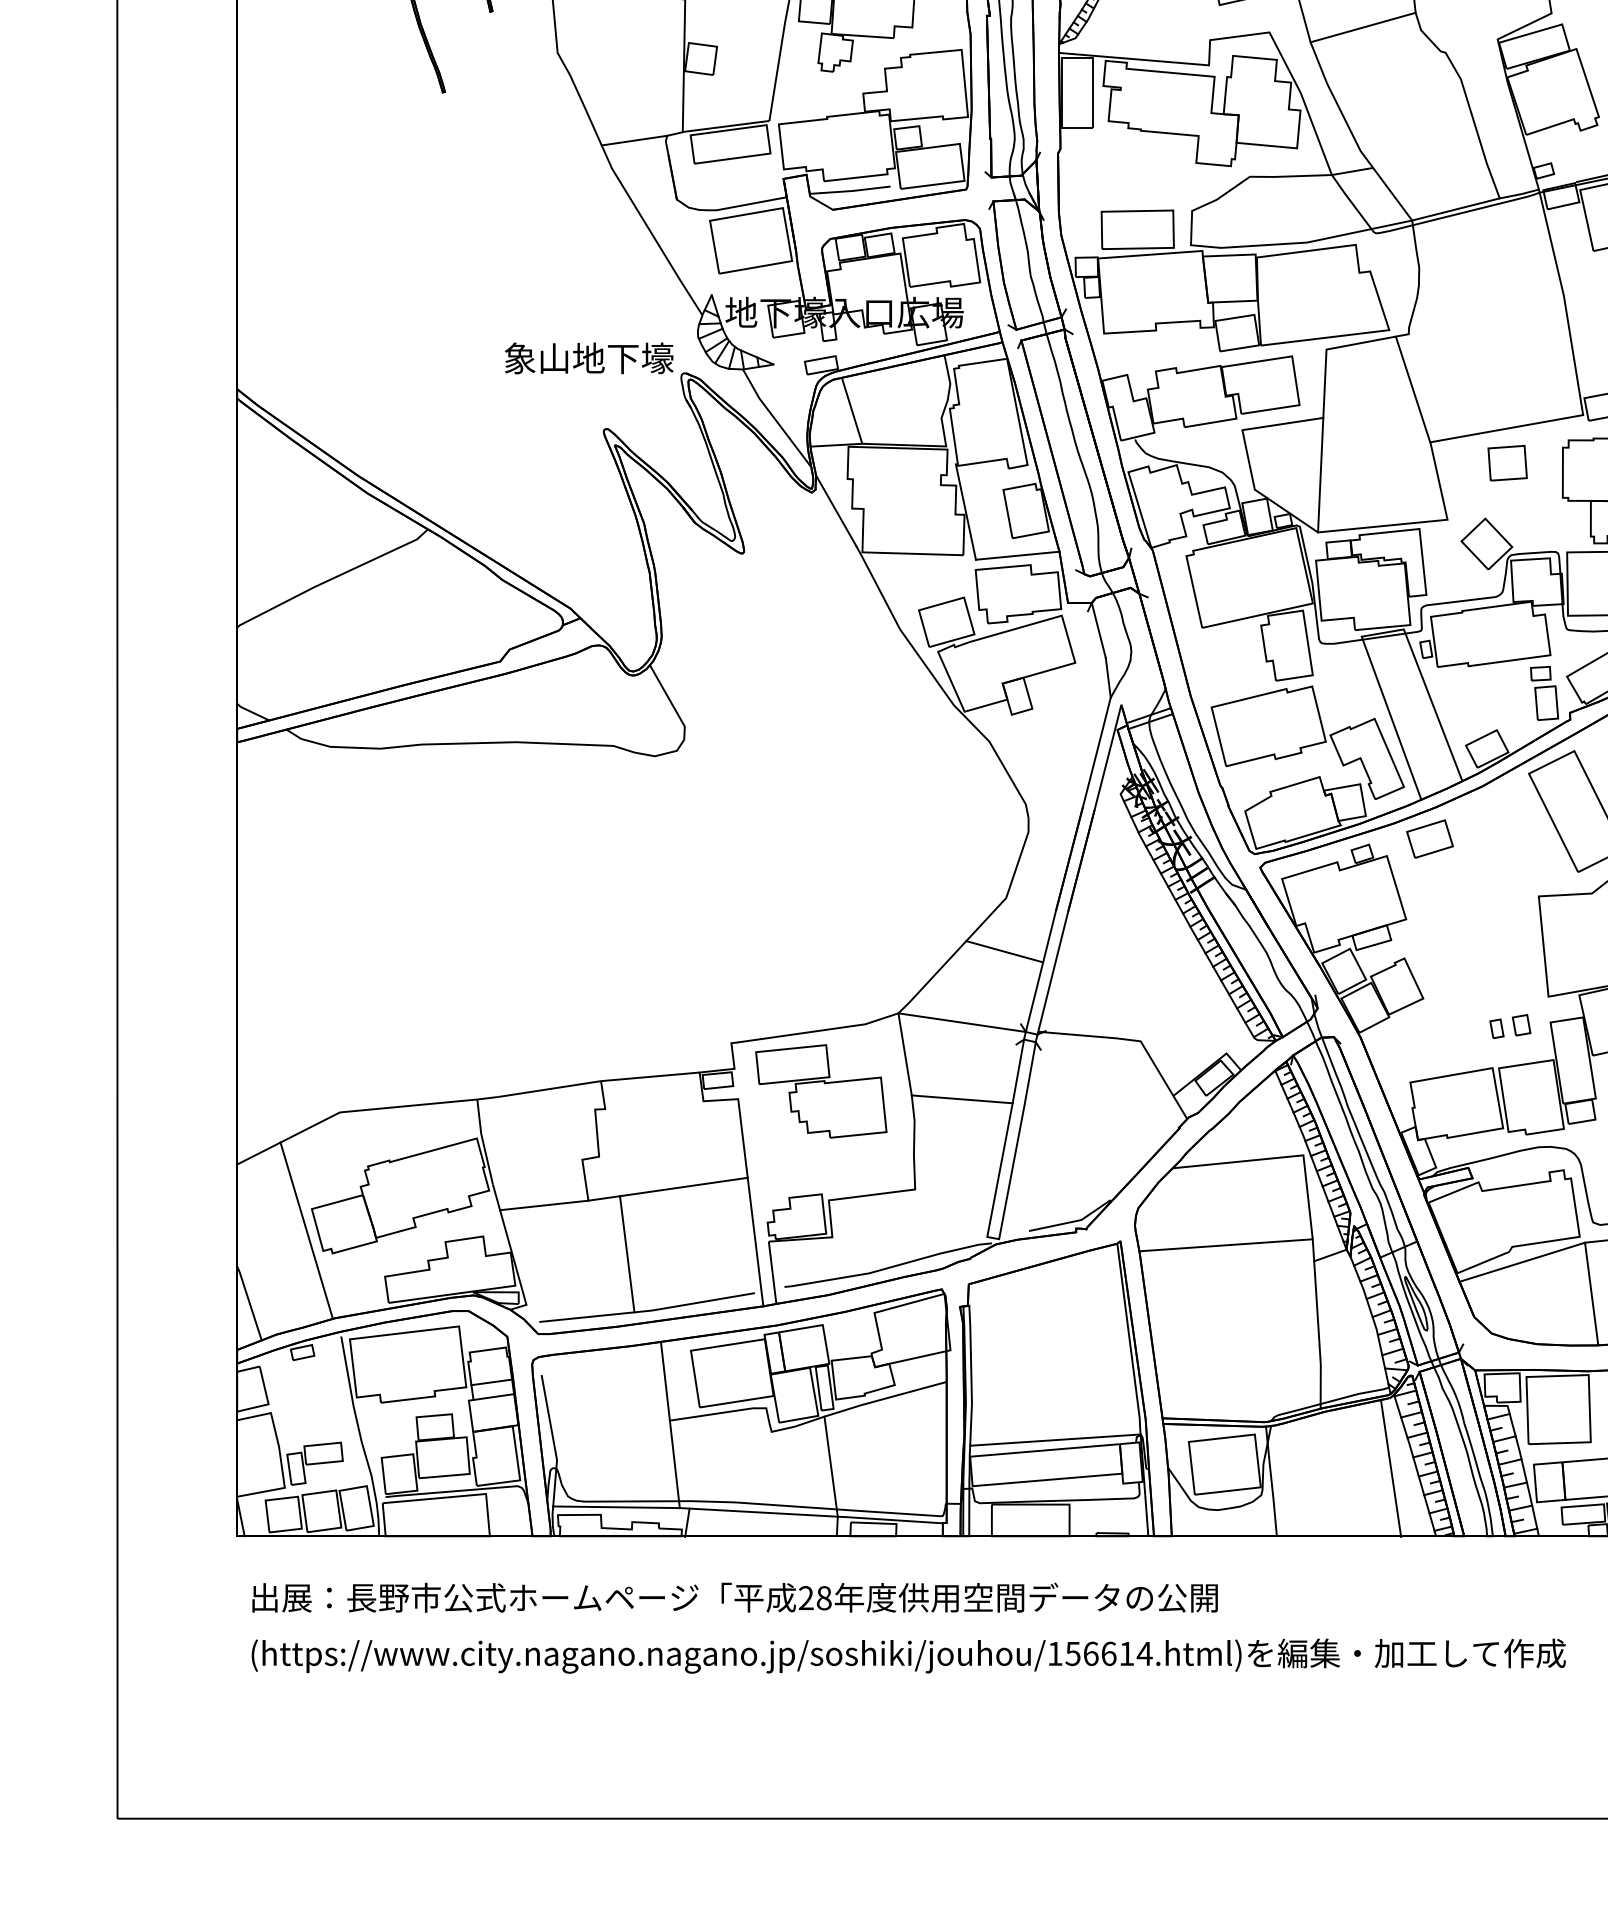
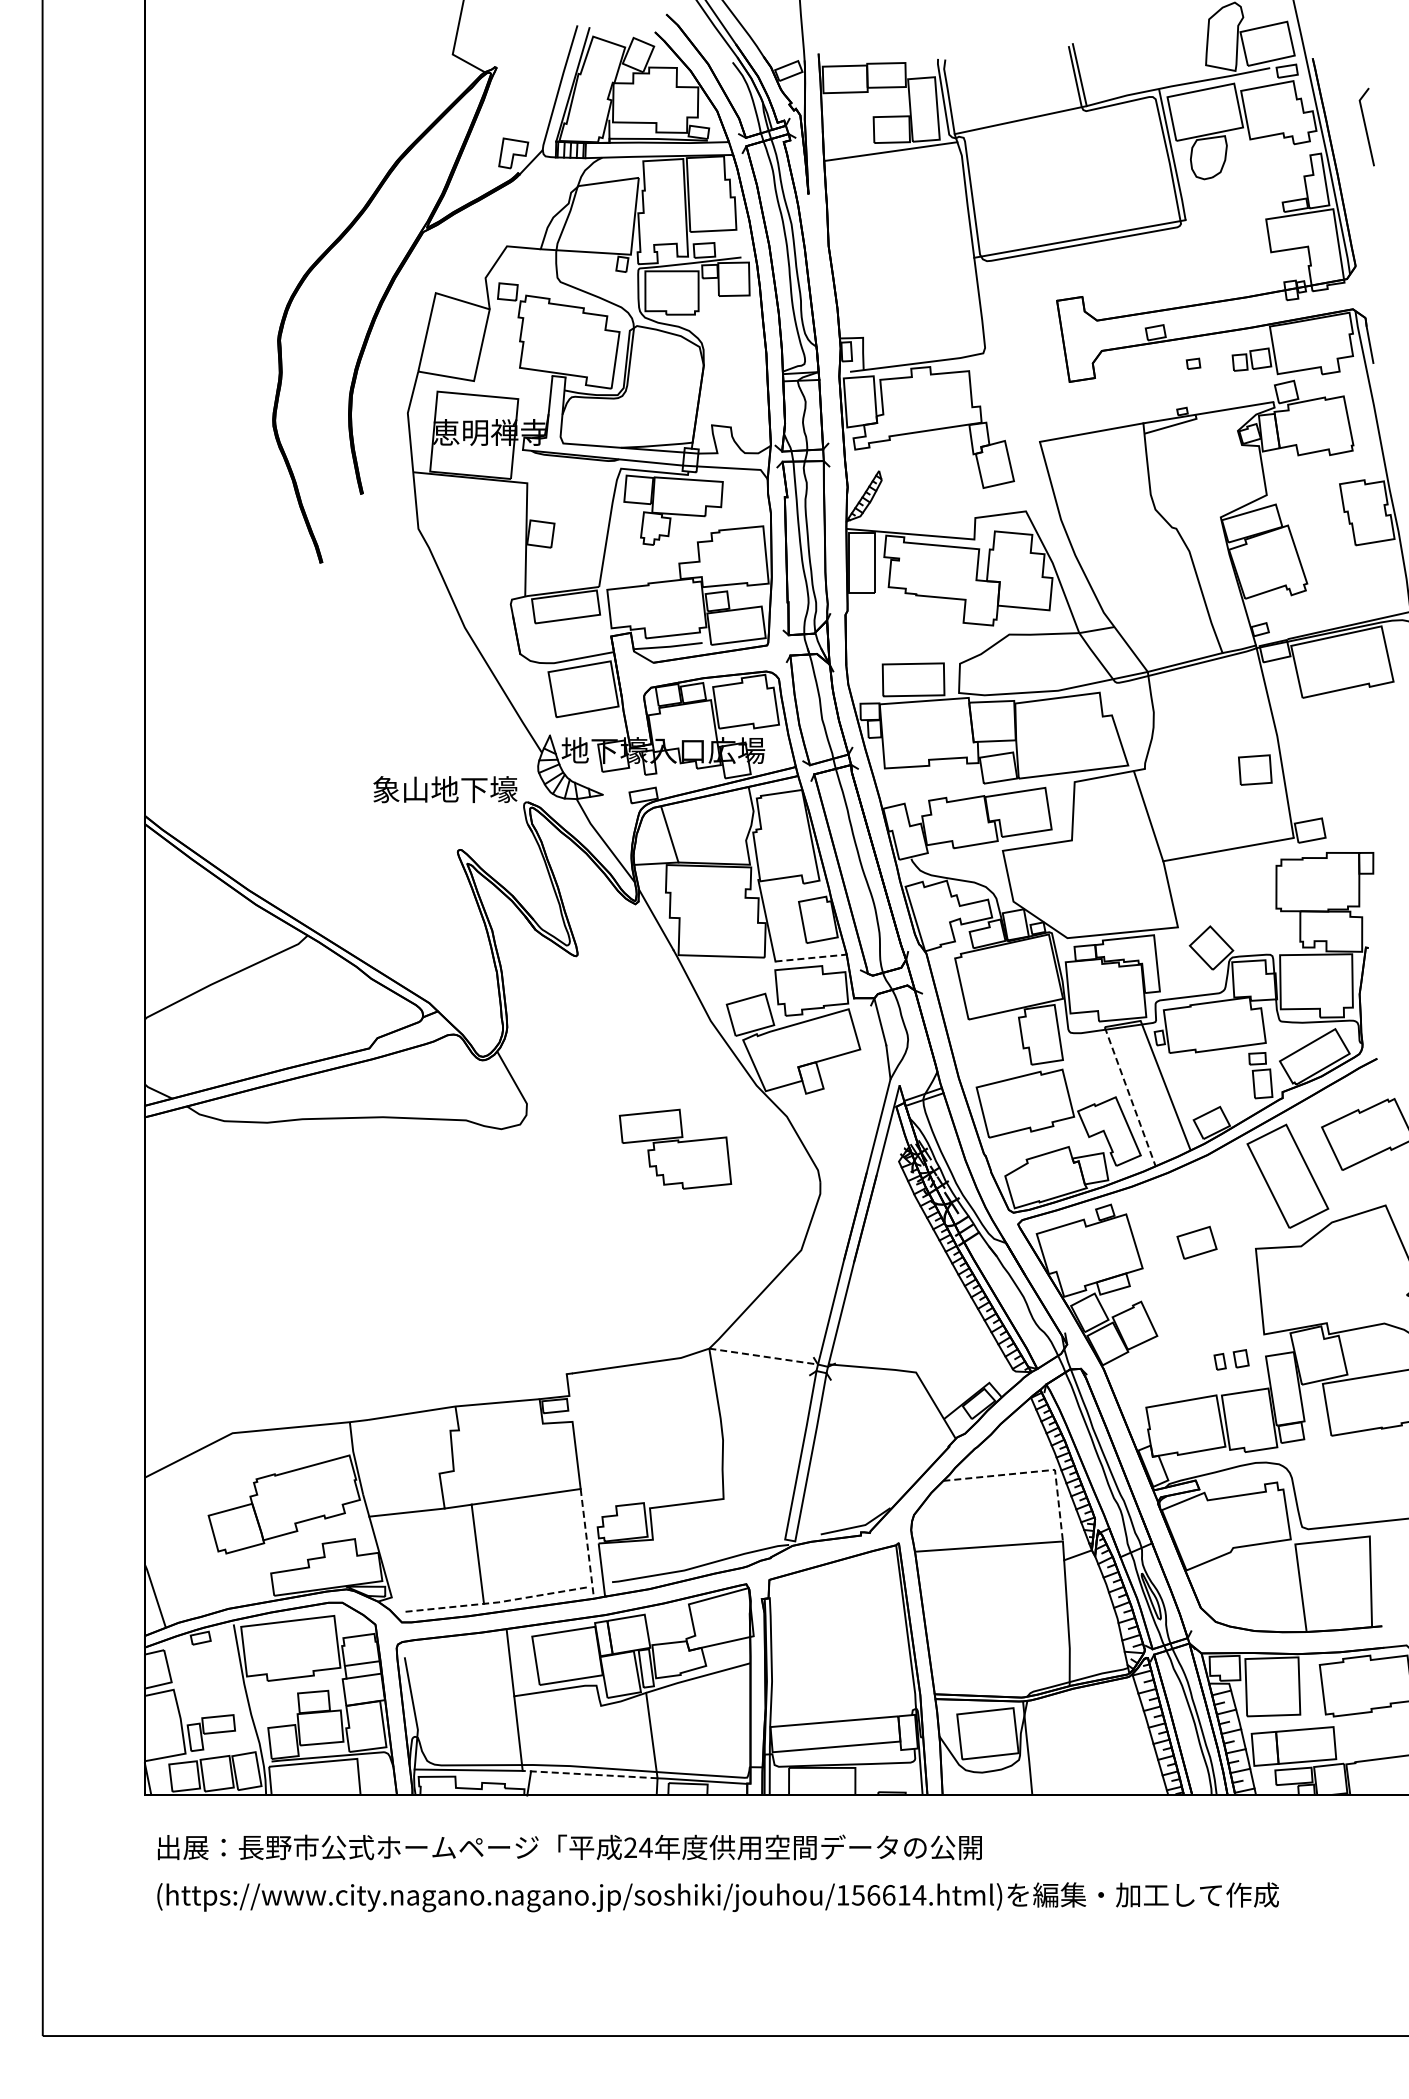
line: (1362, 26) -> (1105, 506), removed
line: (635, 140) -> (484, 603), removed
part: (1507, 462) -> (1255, 769), moved
line: (1320, 475) -> (1069, 889), removed
line: (1018, 556) -> (811, 958), solid -> dashed
line: (1391, 719) -> (1130, 1097), solid -> dashed
part: (1429, 838) -> (1196, 1242), moved
line: (1004, 951) -> (799, 1295), removed
line: (961, 1022) -> (763, 1356), solid -> dashed
part: (821, 1090) -> (675, 1148), moved
line: (961, 1098) -> (763, 1421), removed
line: (1281, 1157) -> (1036, 1471), solid -> dashed
line: (305, 1229) -> (203, 1533), removed
line: (755, 1242) -> (587, 1544), solid -> dashed
line: (1521, 1261) -> (1241, 1560), removed
line: (647, 1310) -> (495, 1602), solid -> dashed
line: (1055, 1439) -> (843, 1712), removed
line: (1390, 1467) -> (1129, 1736), removed
line: (759, 1512) -> (590, 1774), solid -> dashed
text: (823, 1597) -> (645, 1847), 28 -> 24

